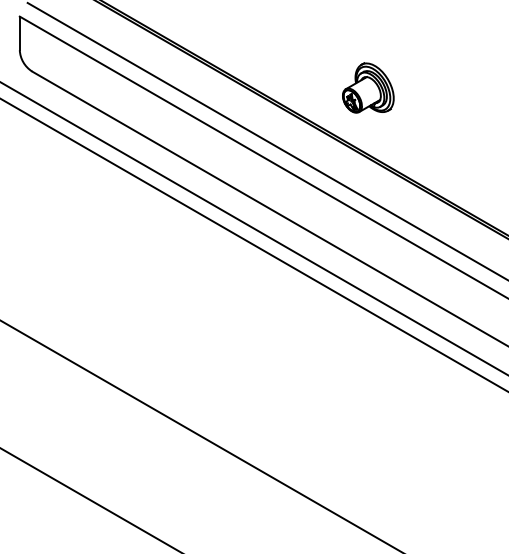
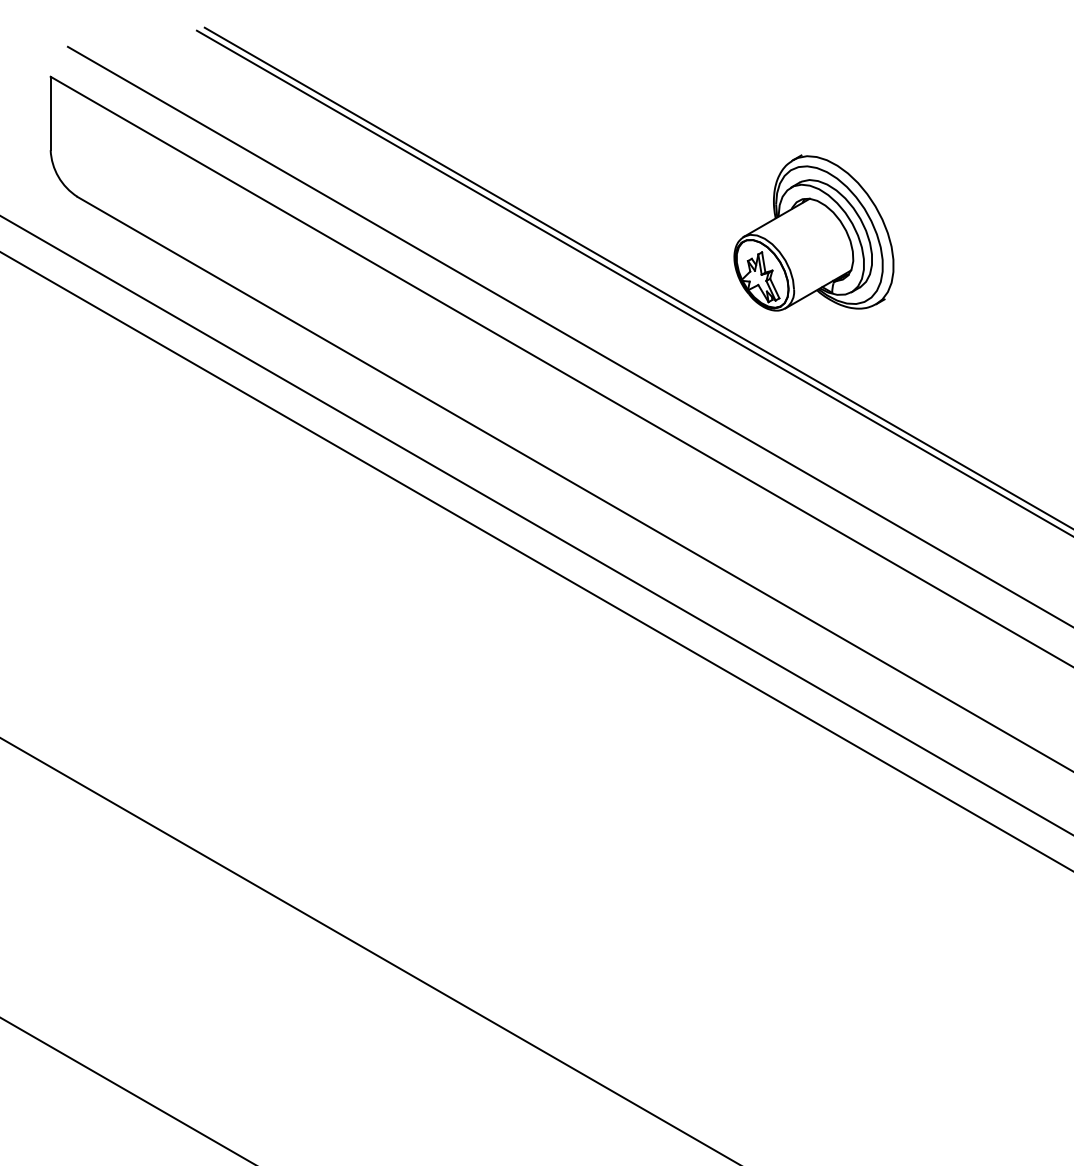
part: (368, 87) -> (814, 232), size x1.43

